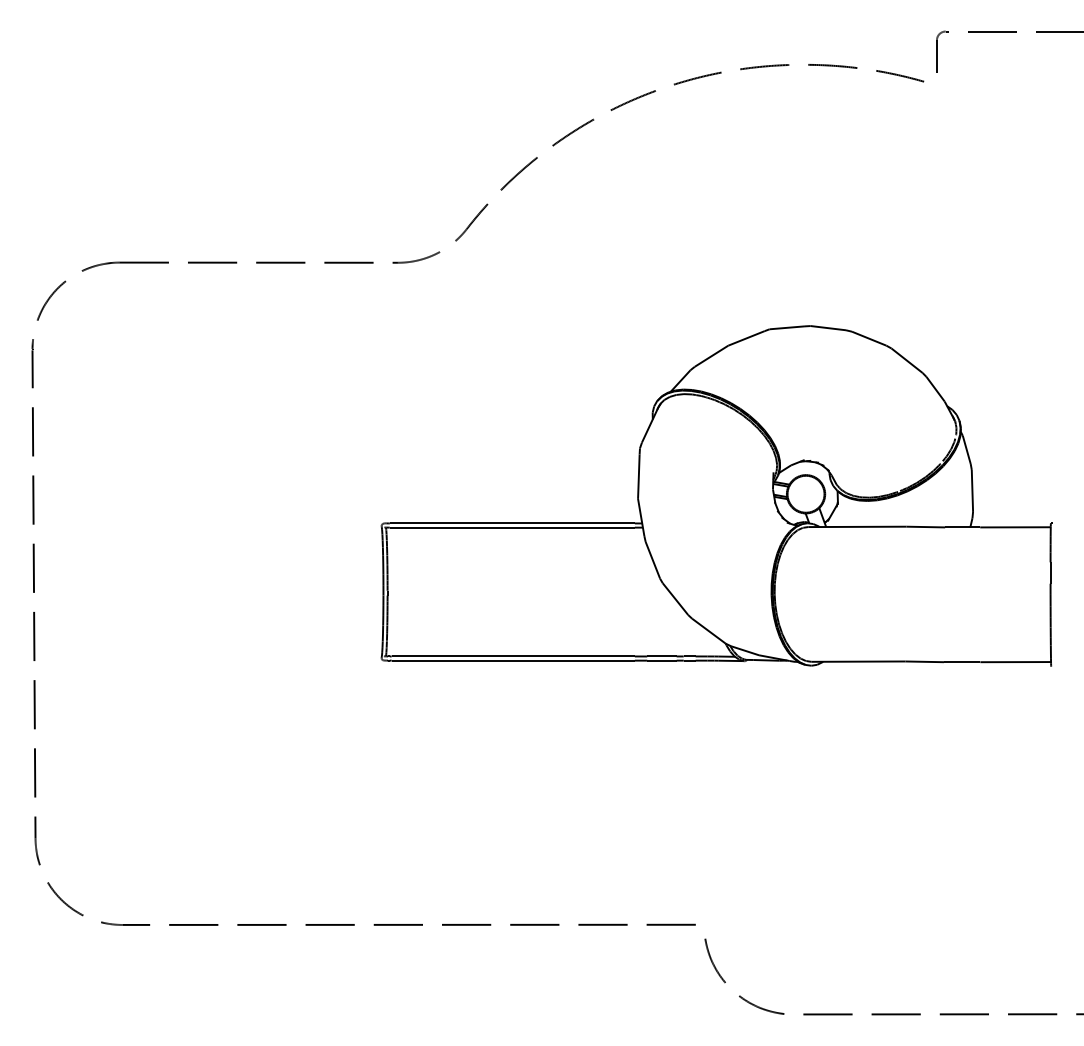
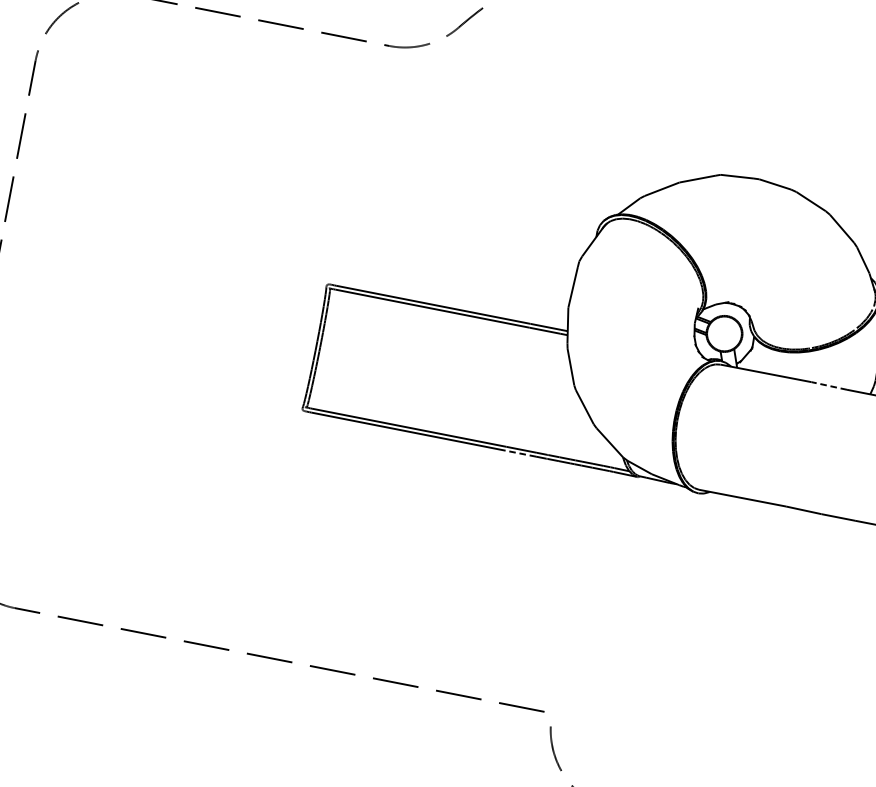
line: (925, 527) -> (828, 386), solid -> dashed
line: (617, 660) -> (520, 453), solid -> dashed

